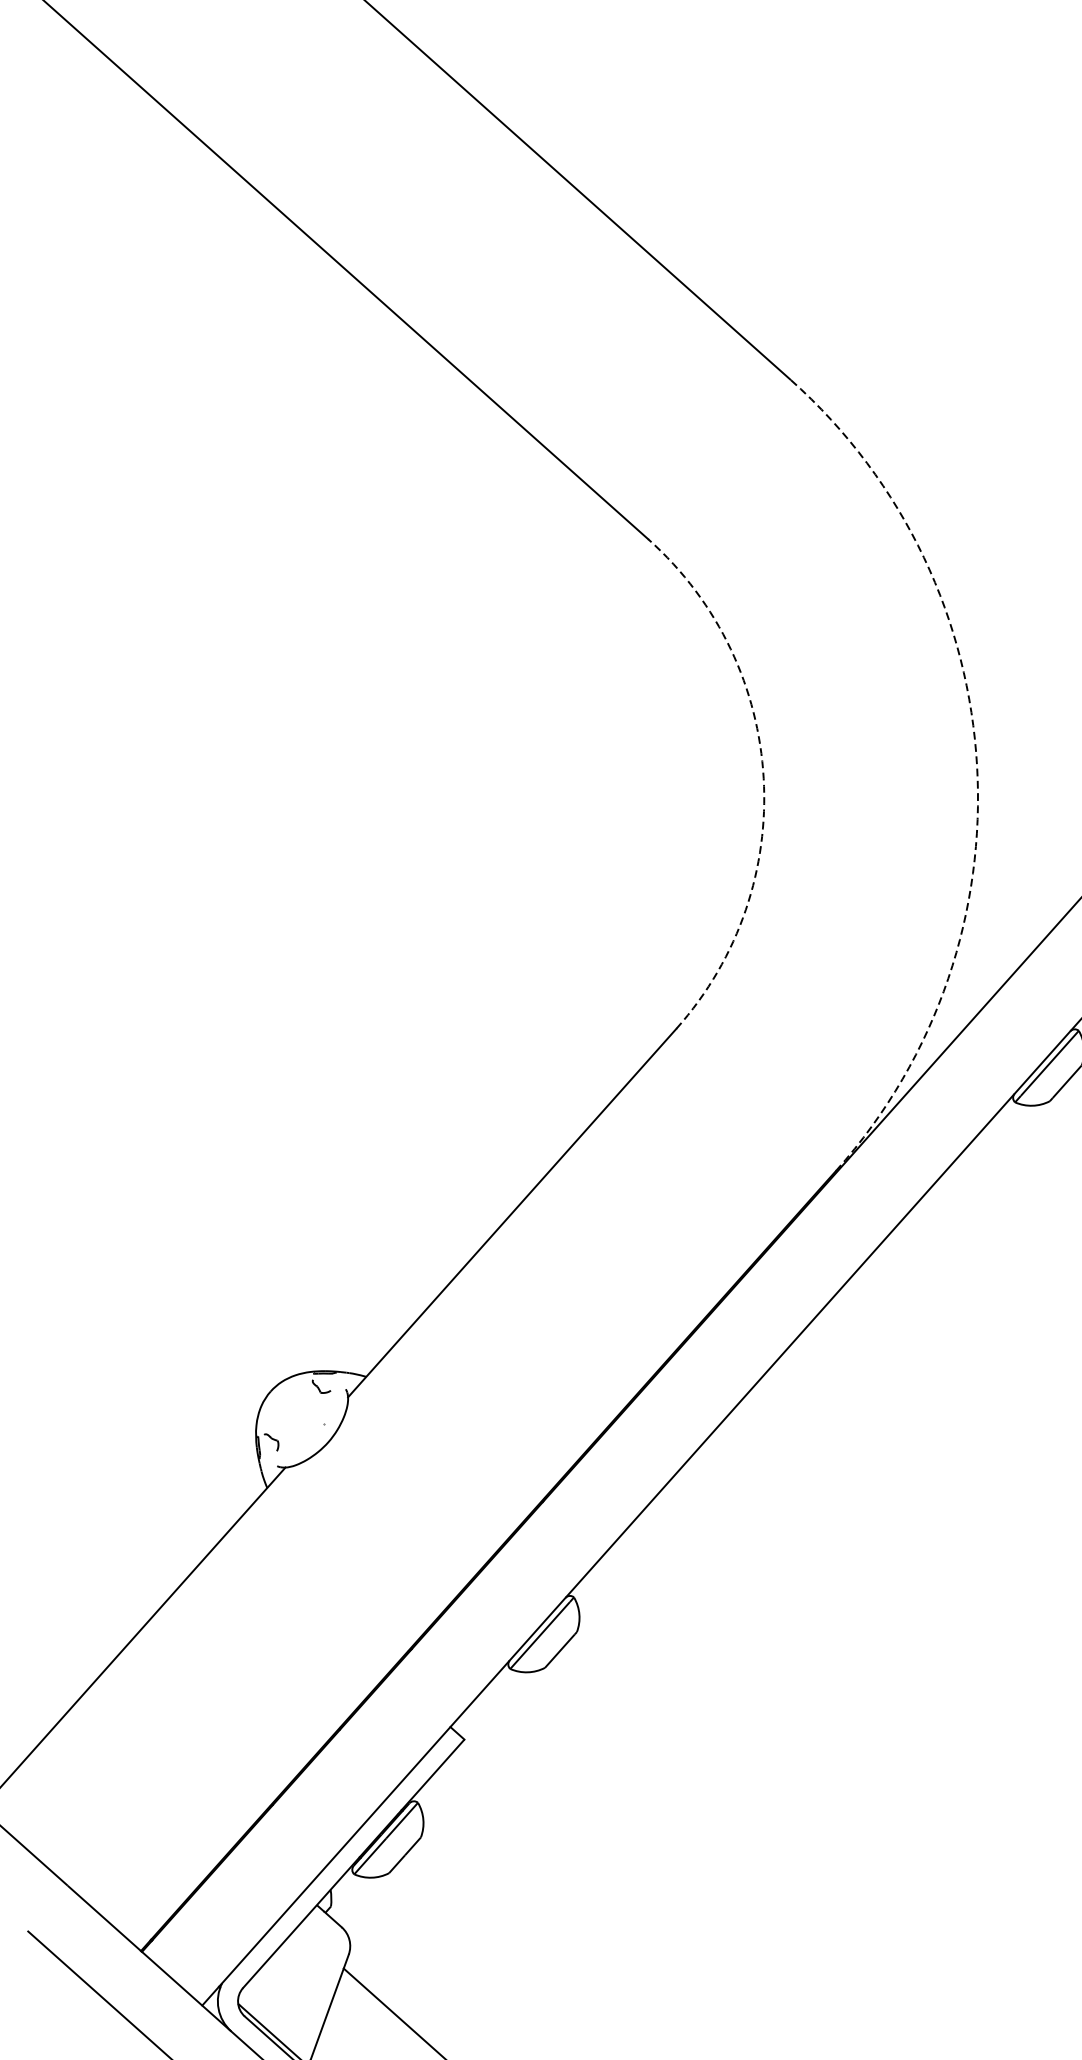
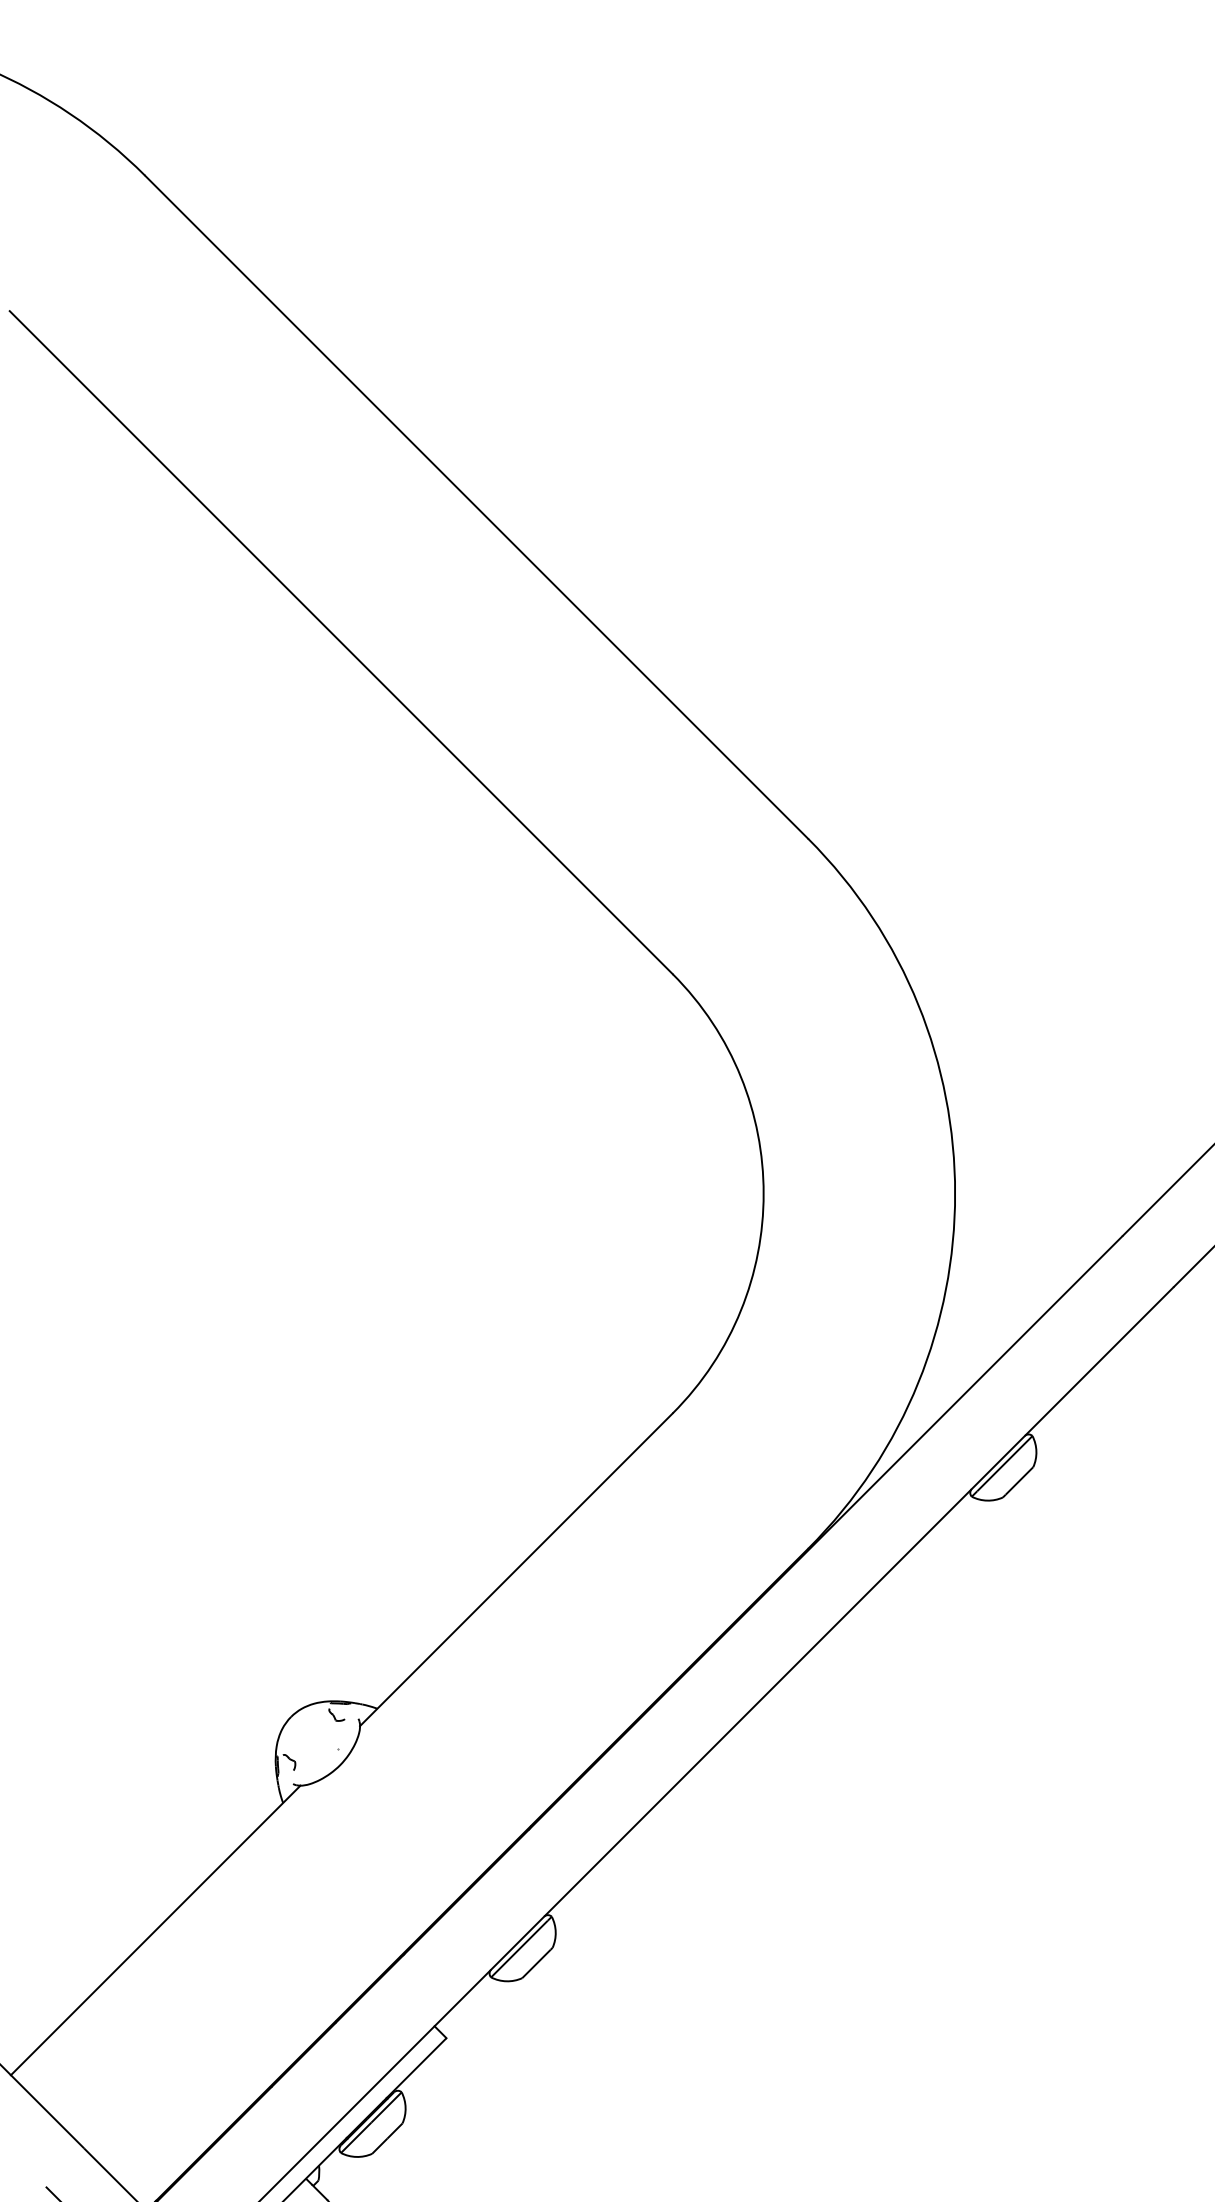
arc: (977, 765) -> (955, 1193), dashed -> solid
arc: (763, 777) -> (763, 1193), dashed -> solid

